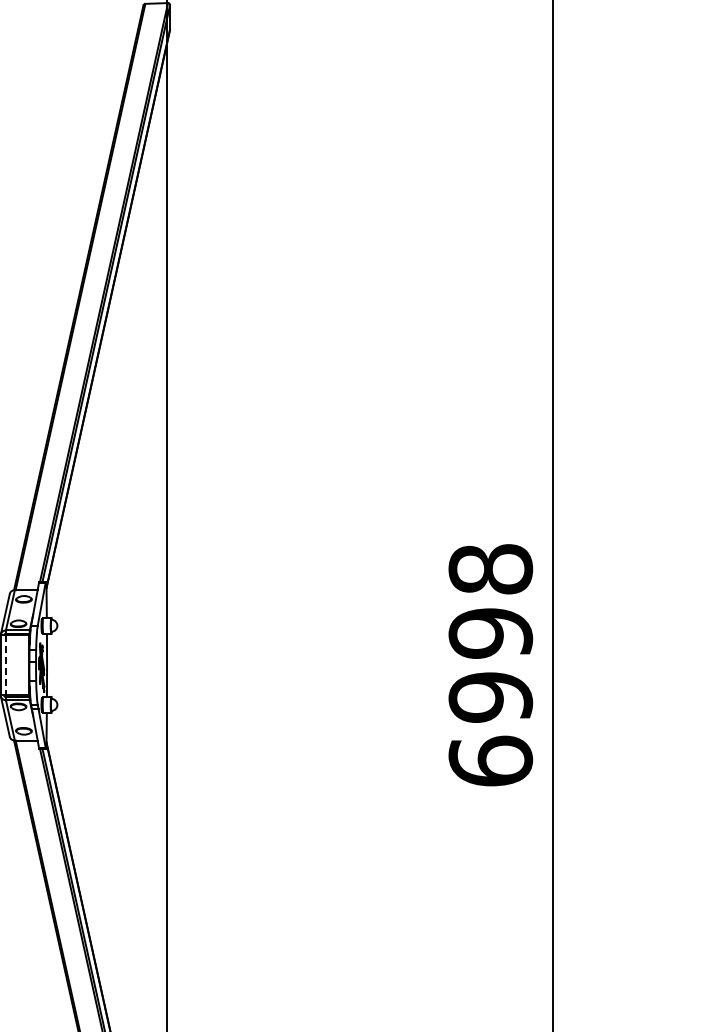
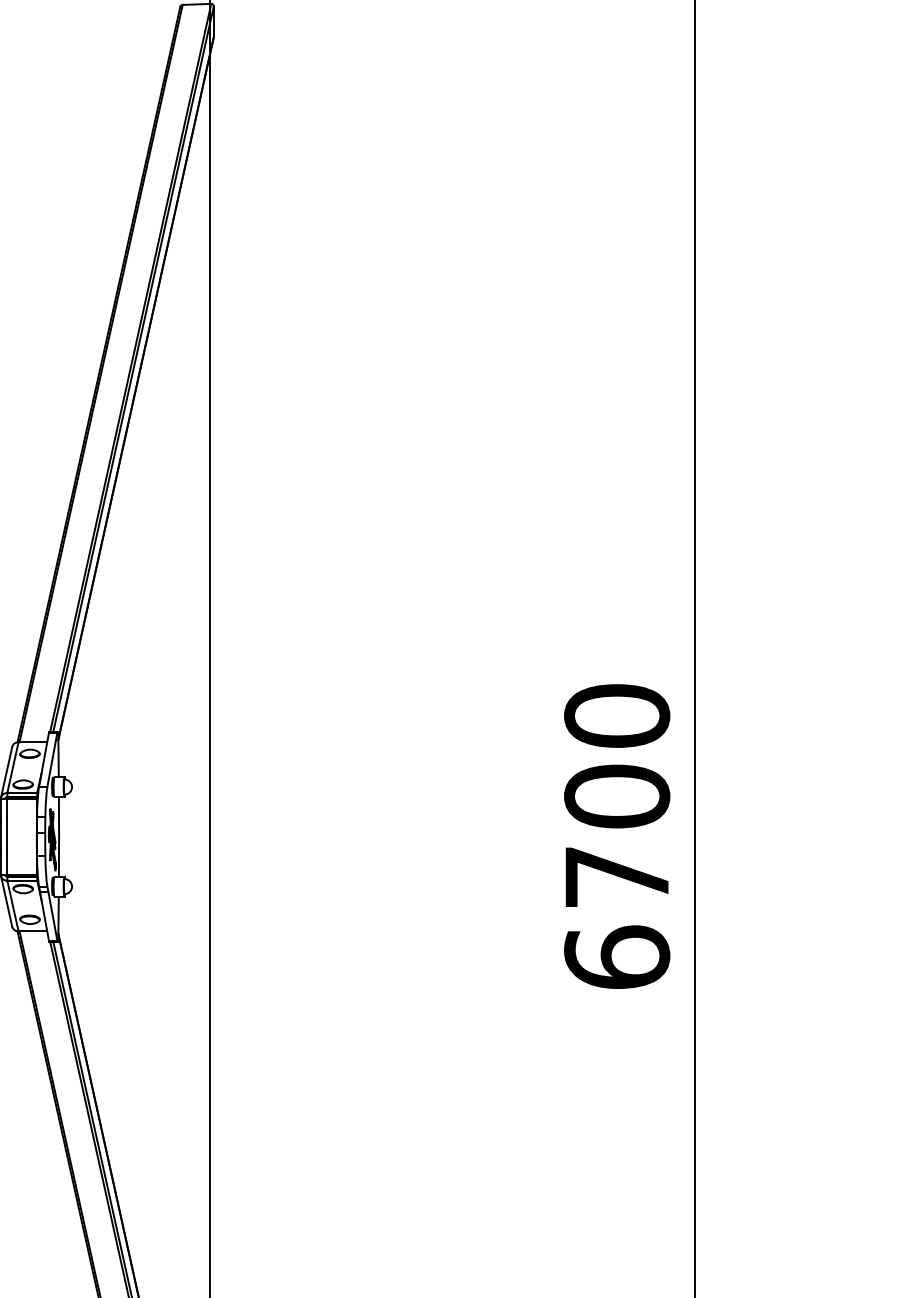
text: (490, 633) -> (616, 796), 6998 -> 6700
line: (5, 665) -> (6, 837), dashed -> solid

